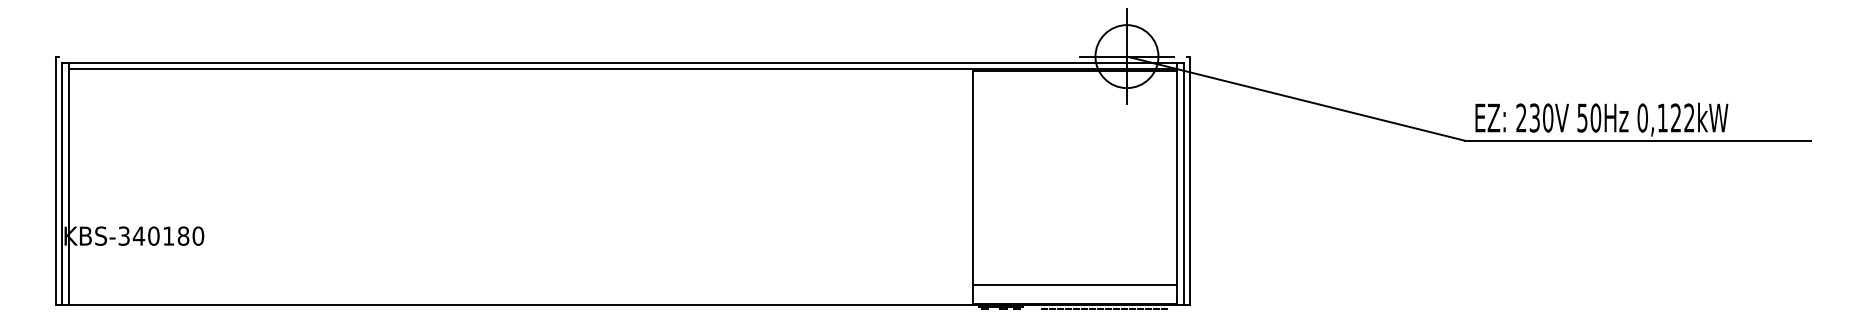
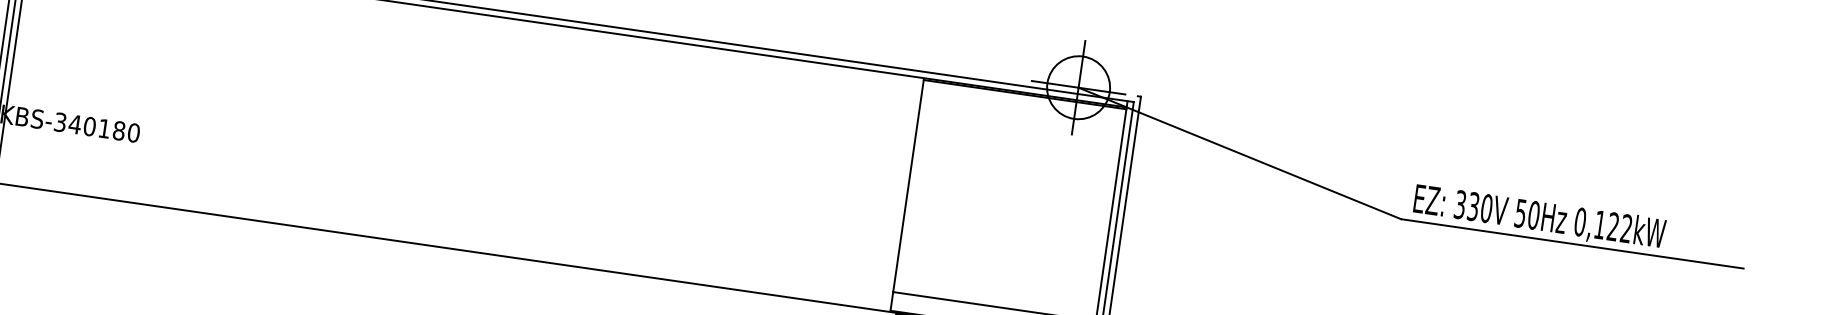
text: (1521, 117) -> (1460, 204), 230V -> 330V

